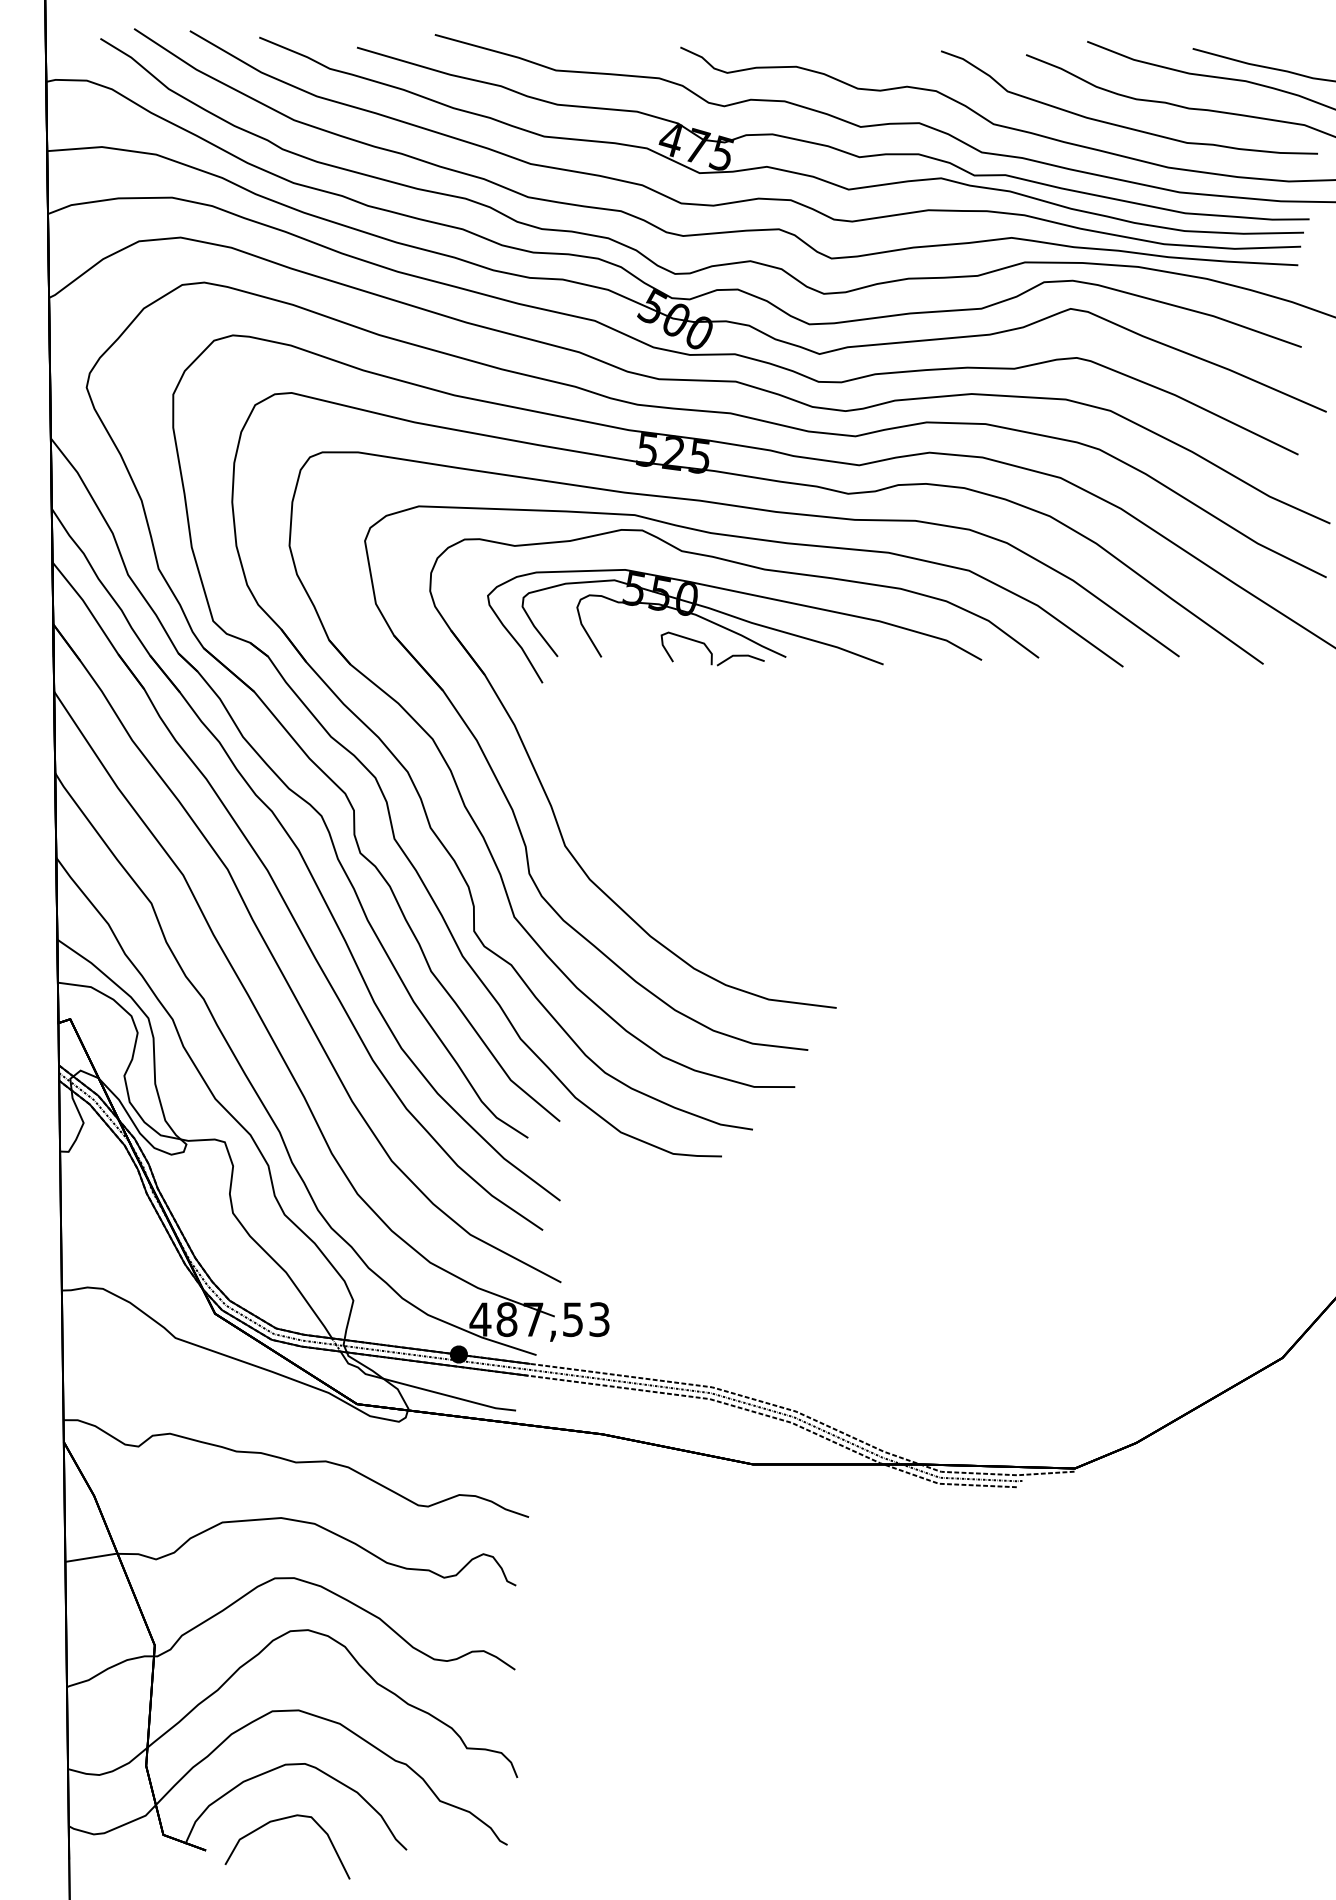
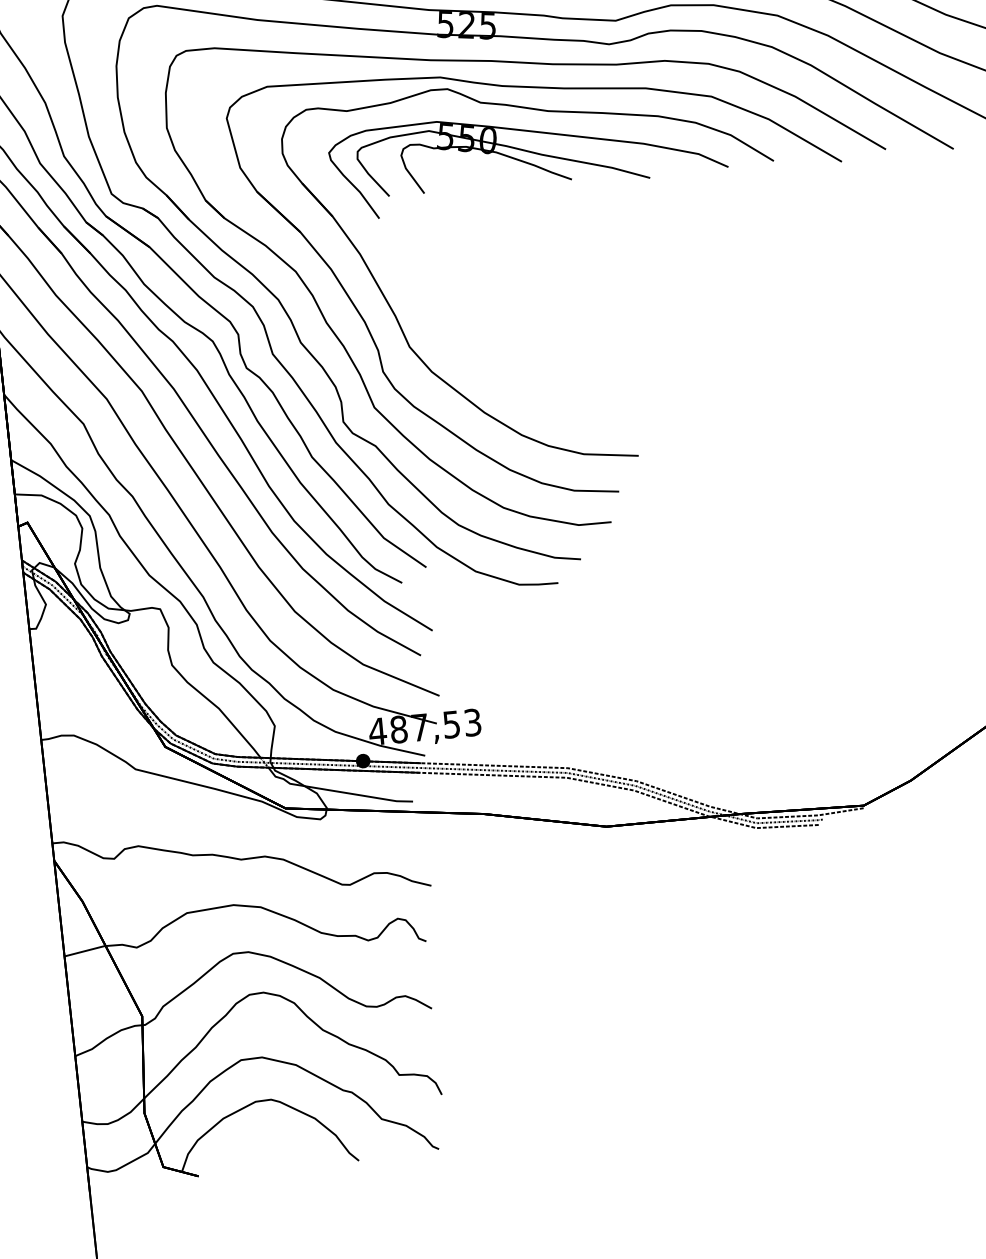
part: (712, 648) -> (512, 178), removed
part: (280, 1820) -> (255, 1146), removed

